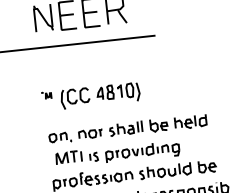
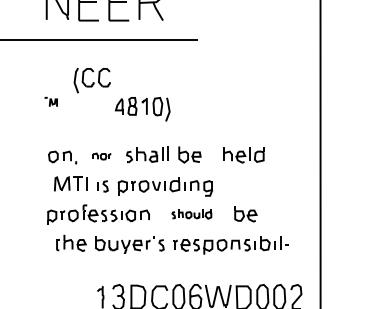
part: (74, 98) -> (91, 80), moved
part: (190, 122) -> (243, 155), moved
part: (90, 133) -> (101, 156), size x0.6
part: (165, 171) -> (191, 214), size x0.6

